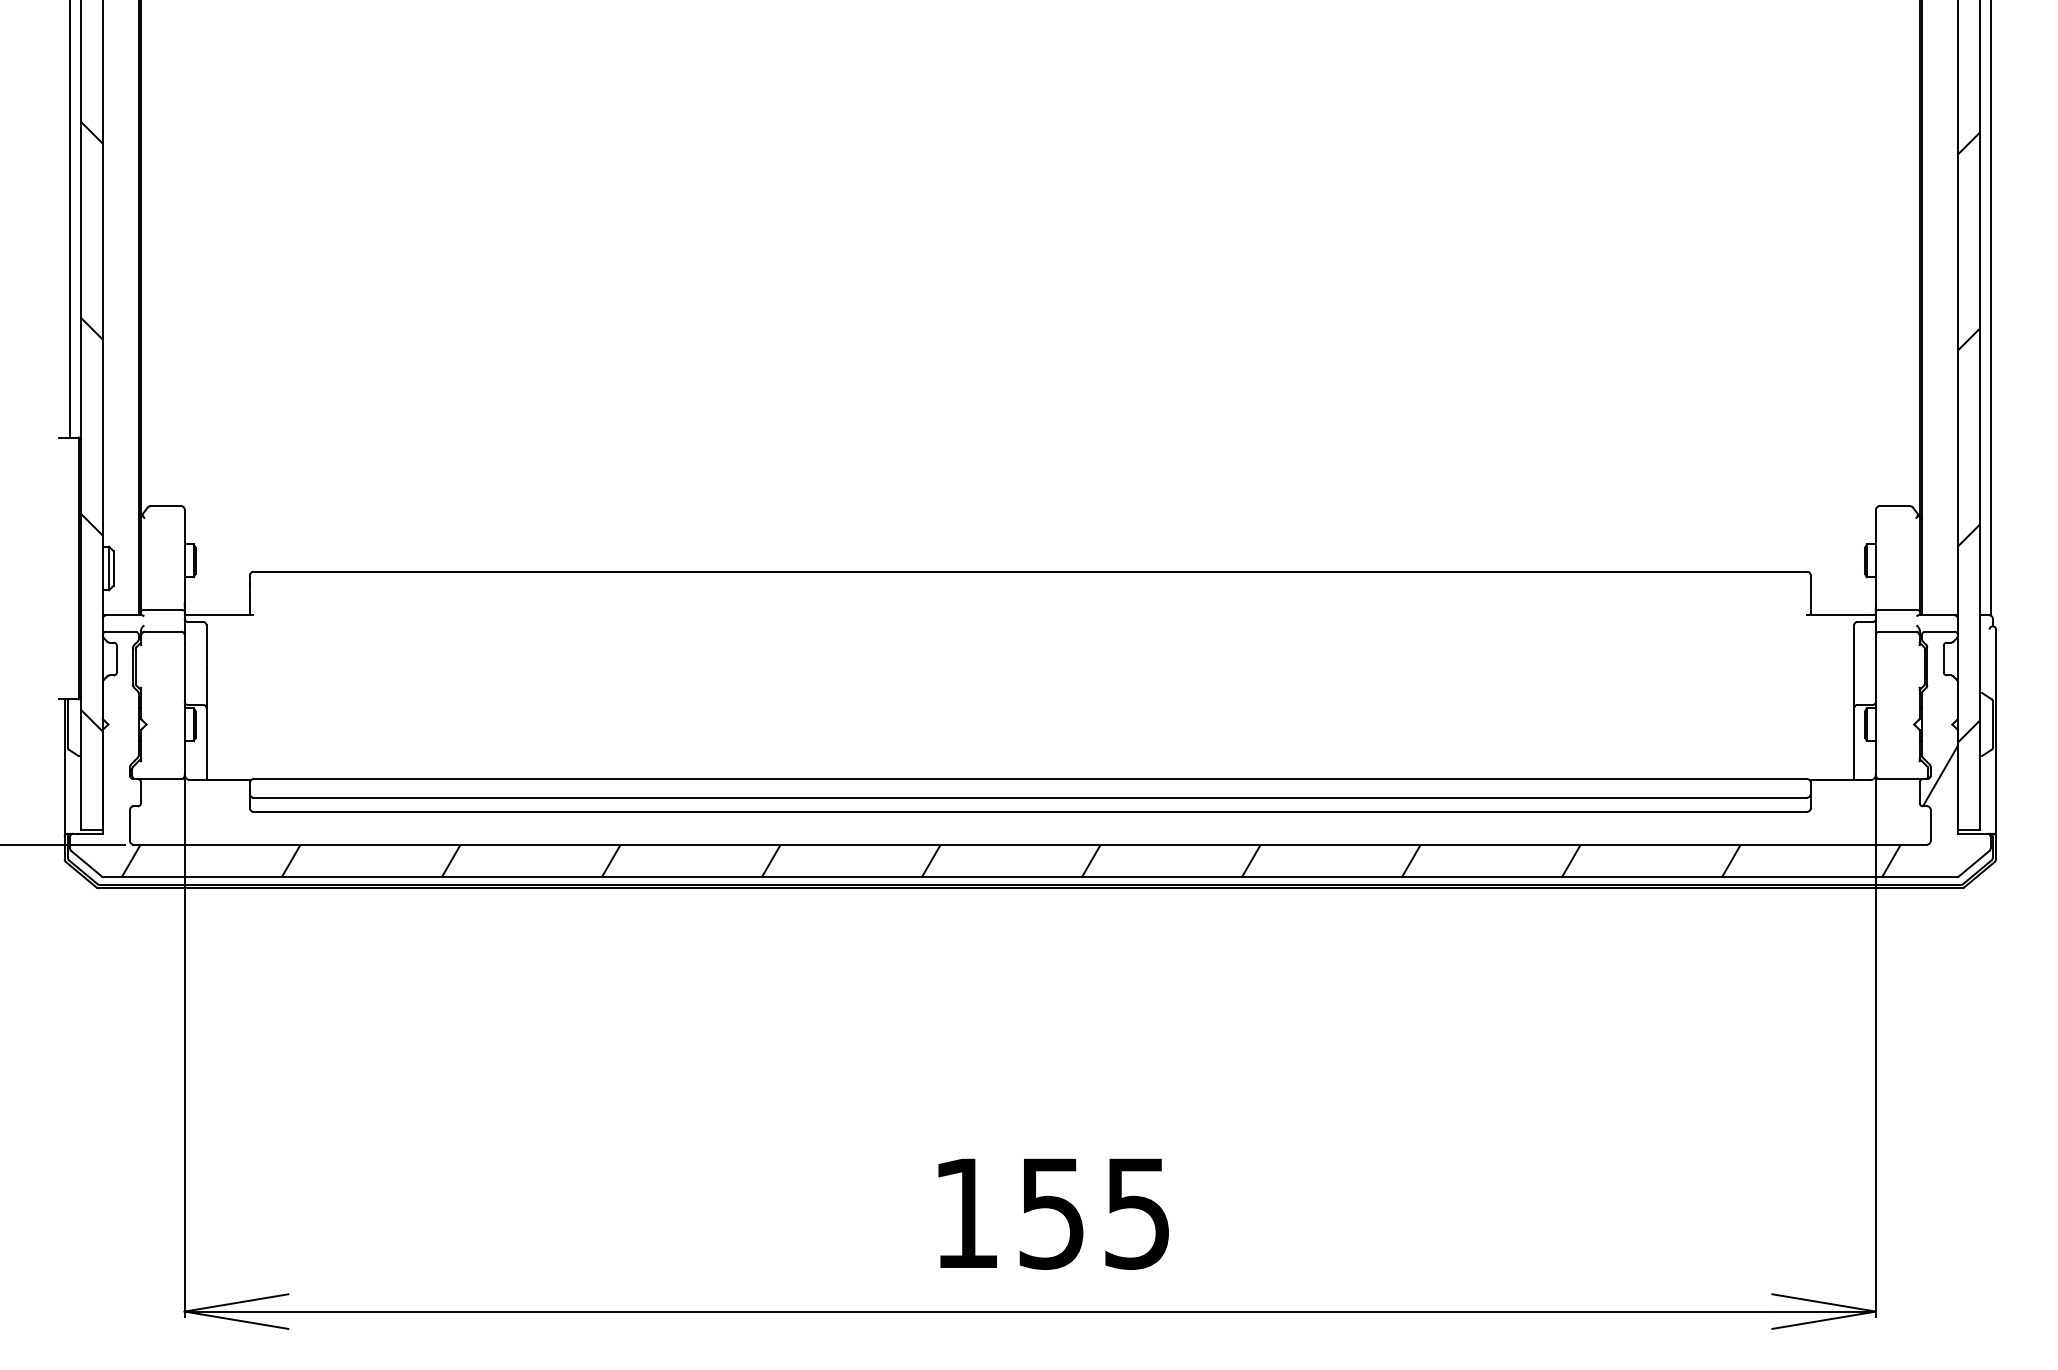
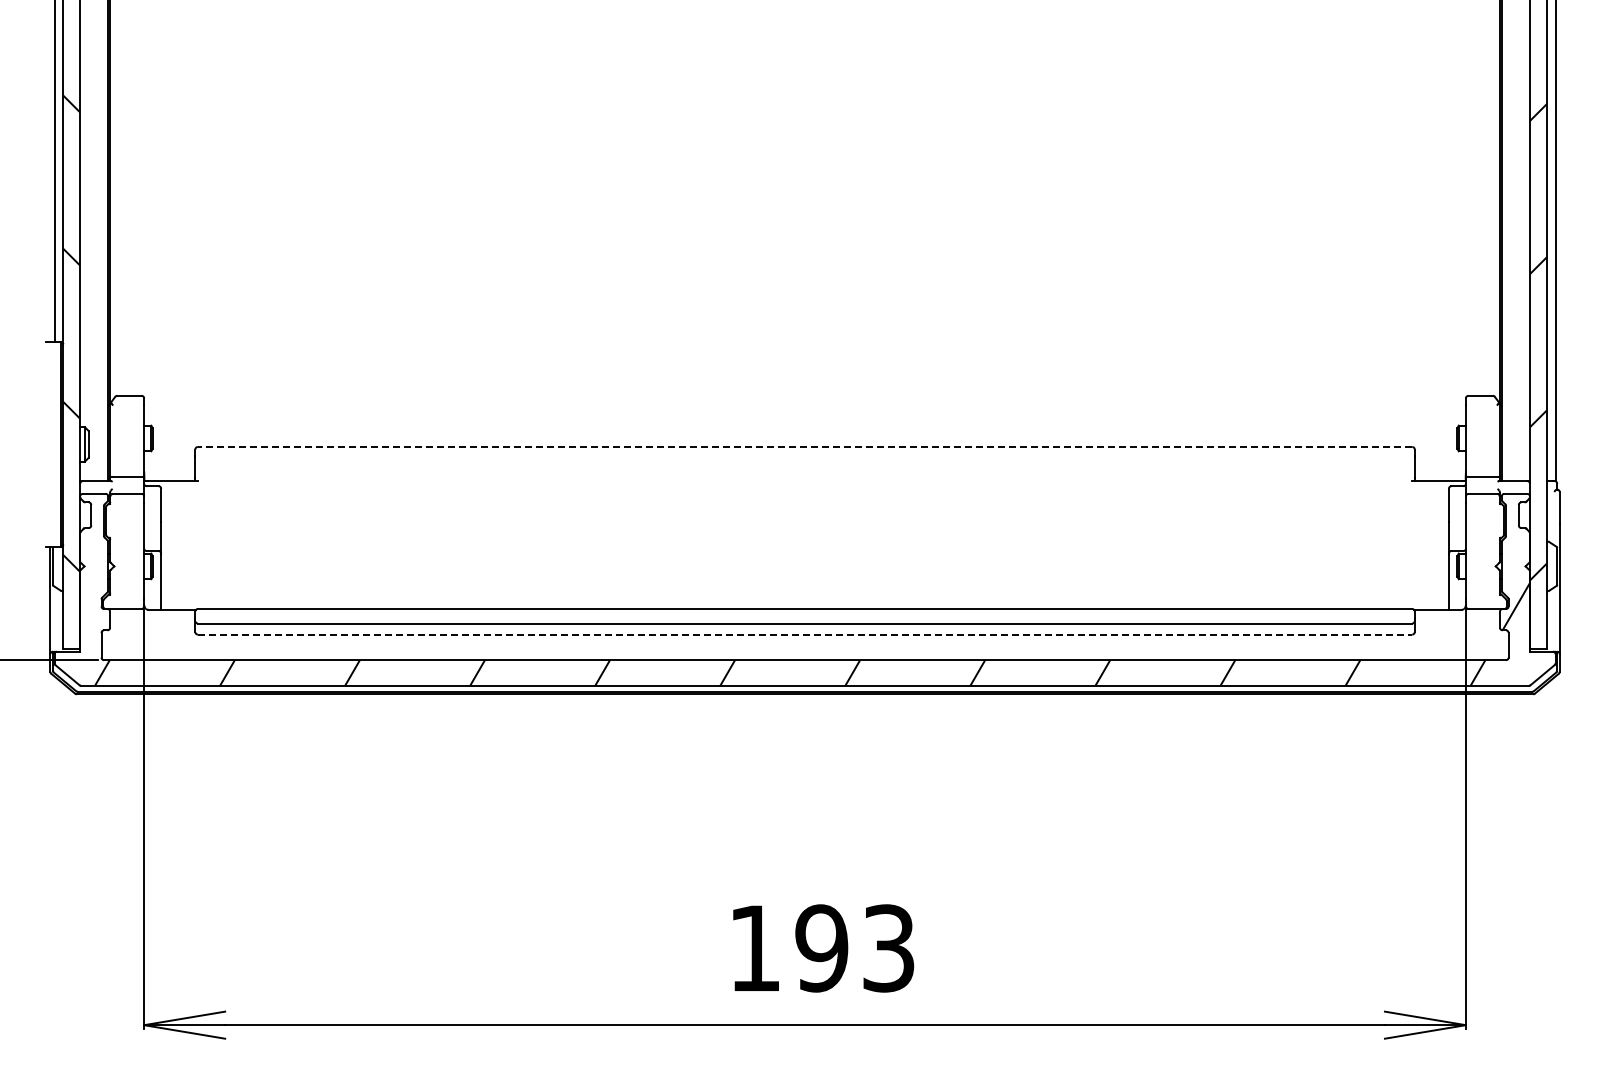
line: (1029, 572) -> (804, 447), solid -> dashed
line: (1030, 811) -> (805, 634), solid -> dashed
text: (1093, 1213) -> (854, 948), 155 -> 193

